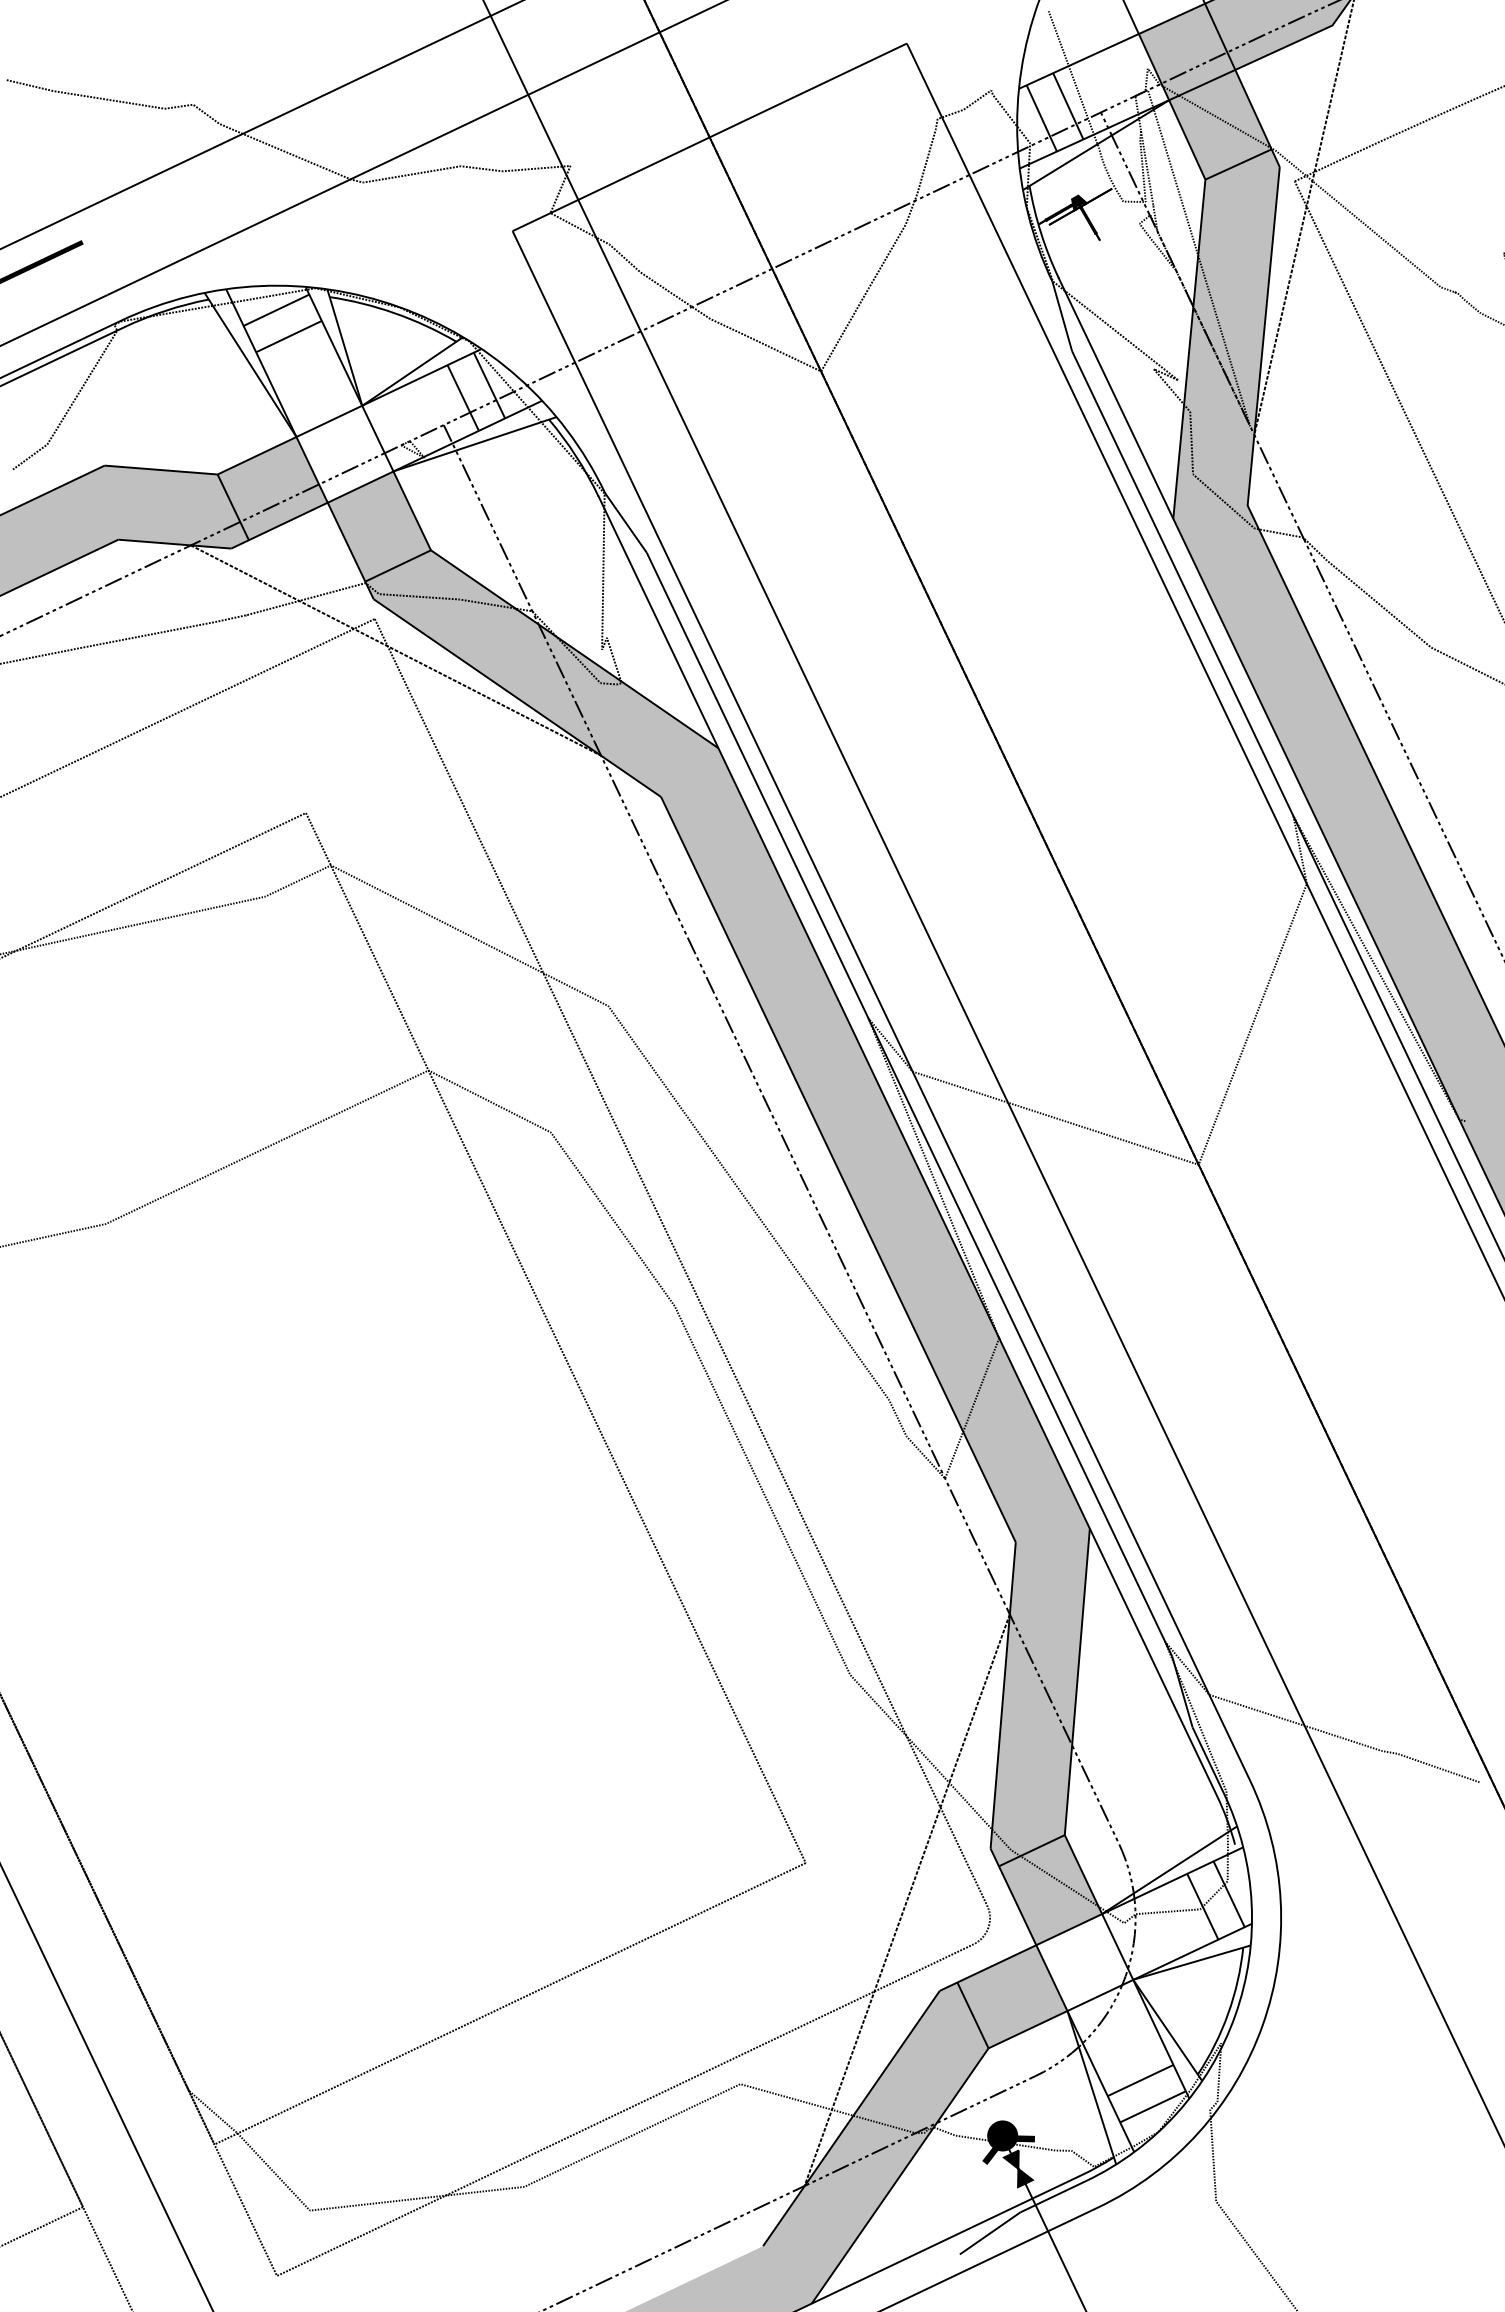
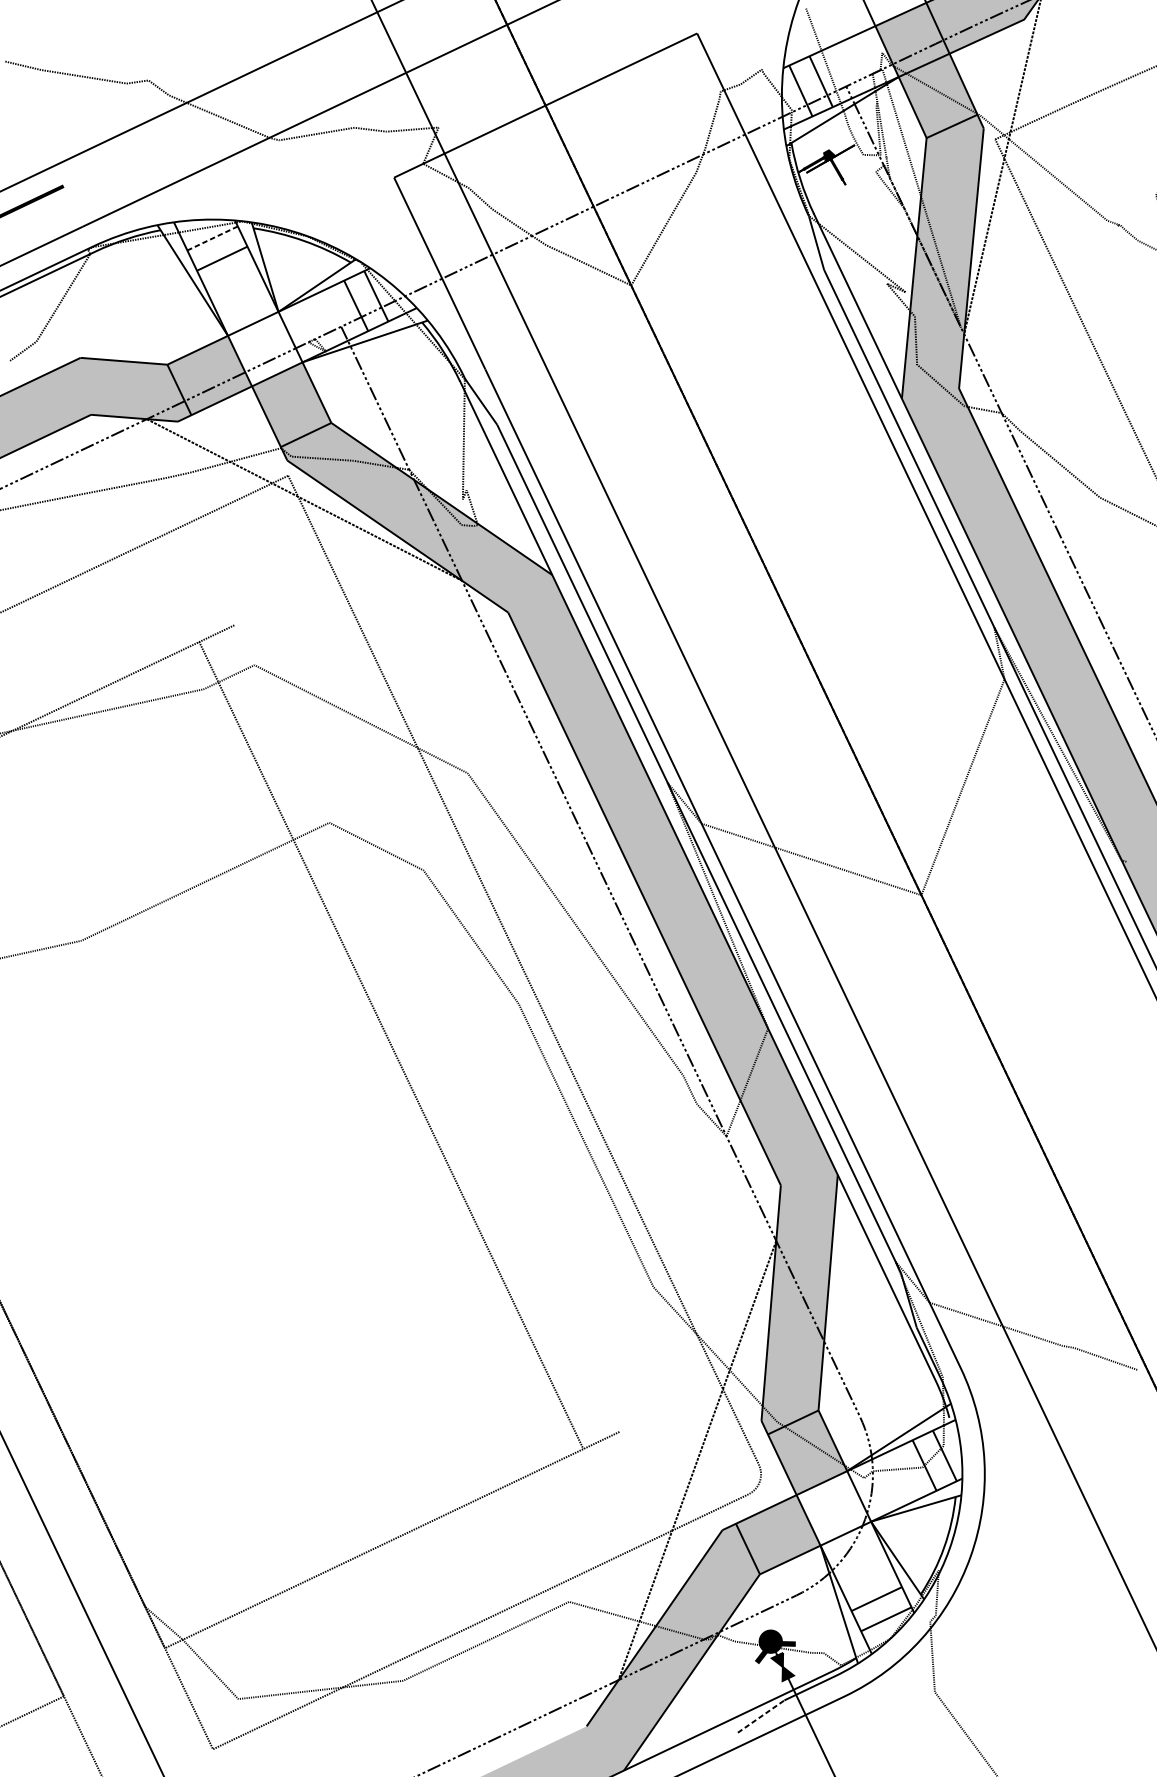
line: (276, 310) -> (212, 238), solid -> dashed
line: (555, 1338) -> (390, 1045), moved
line: (990, 2233) -> (761, 1716), solid -> dashed

